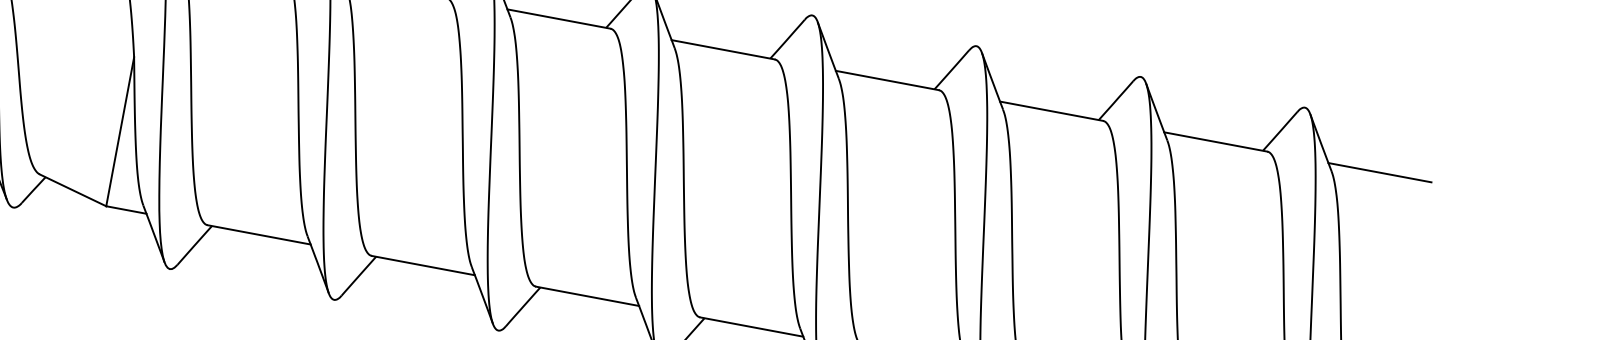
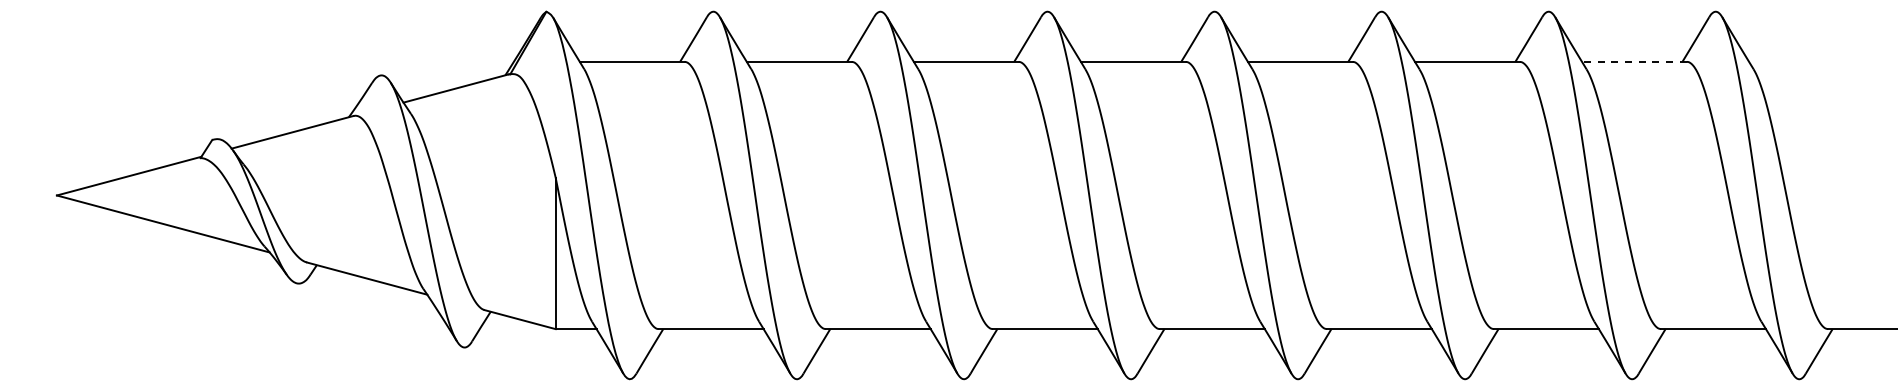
line: (1214, 141) -> (1633, 61), solid -> dashed
line: (1380, 172) -> (1801, 61), removed

